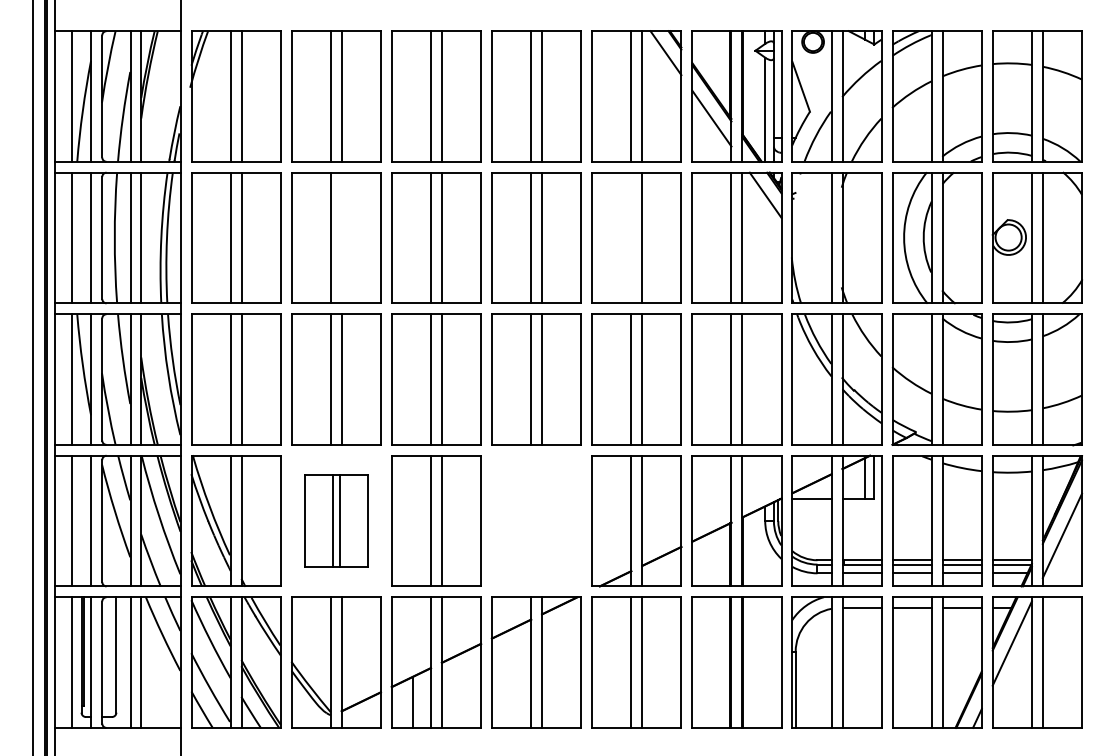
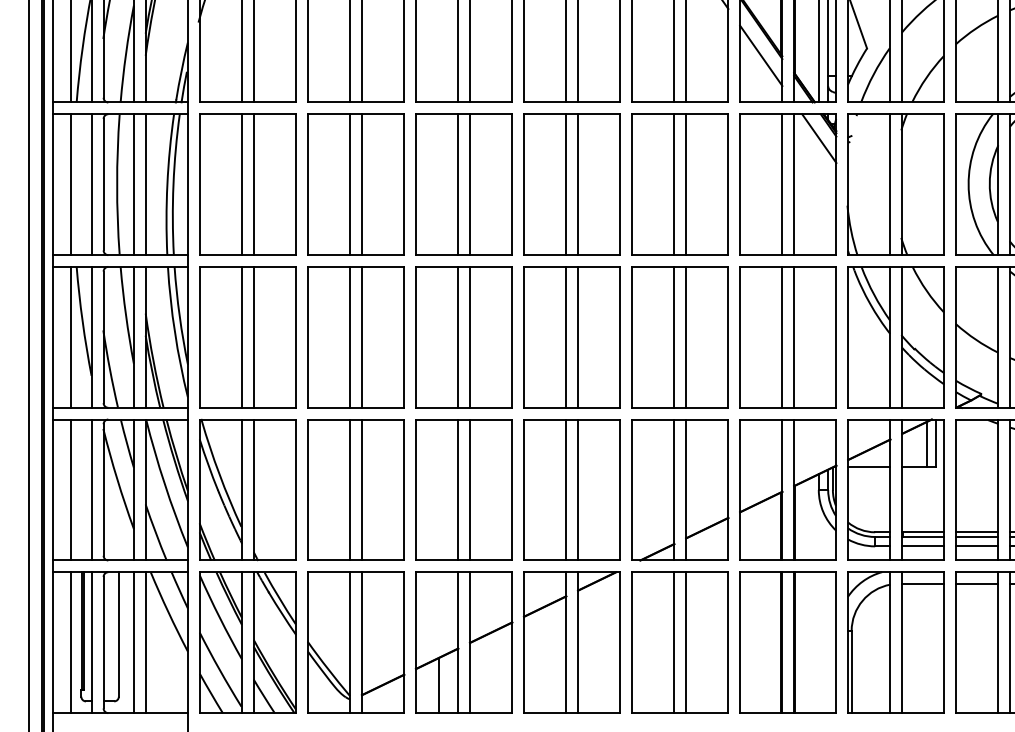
line: (341, 237) -> (361, 184), added
line: (631, 237) -> (674, 184), added
part: (336, 520) -> (356, 489), size x1.43
part: (536, 520) -> (572, 489), added

